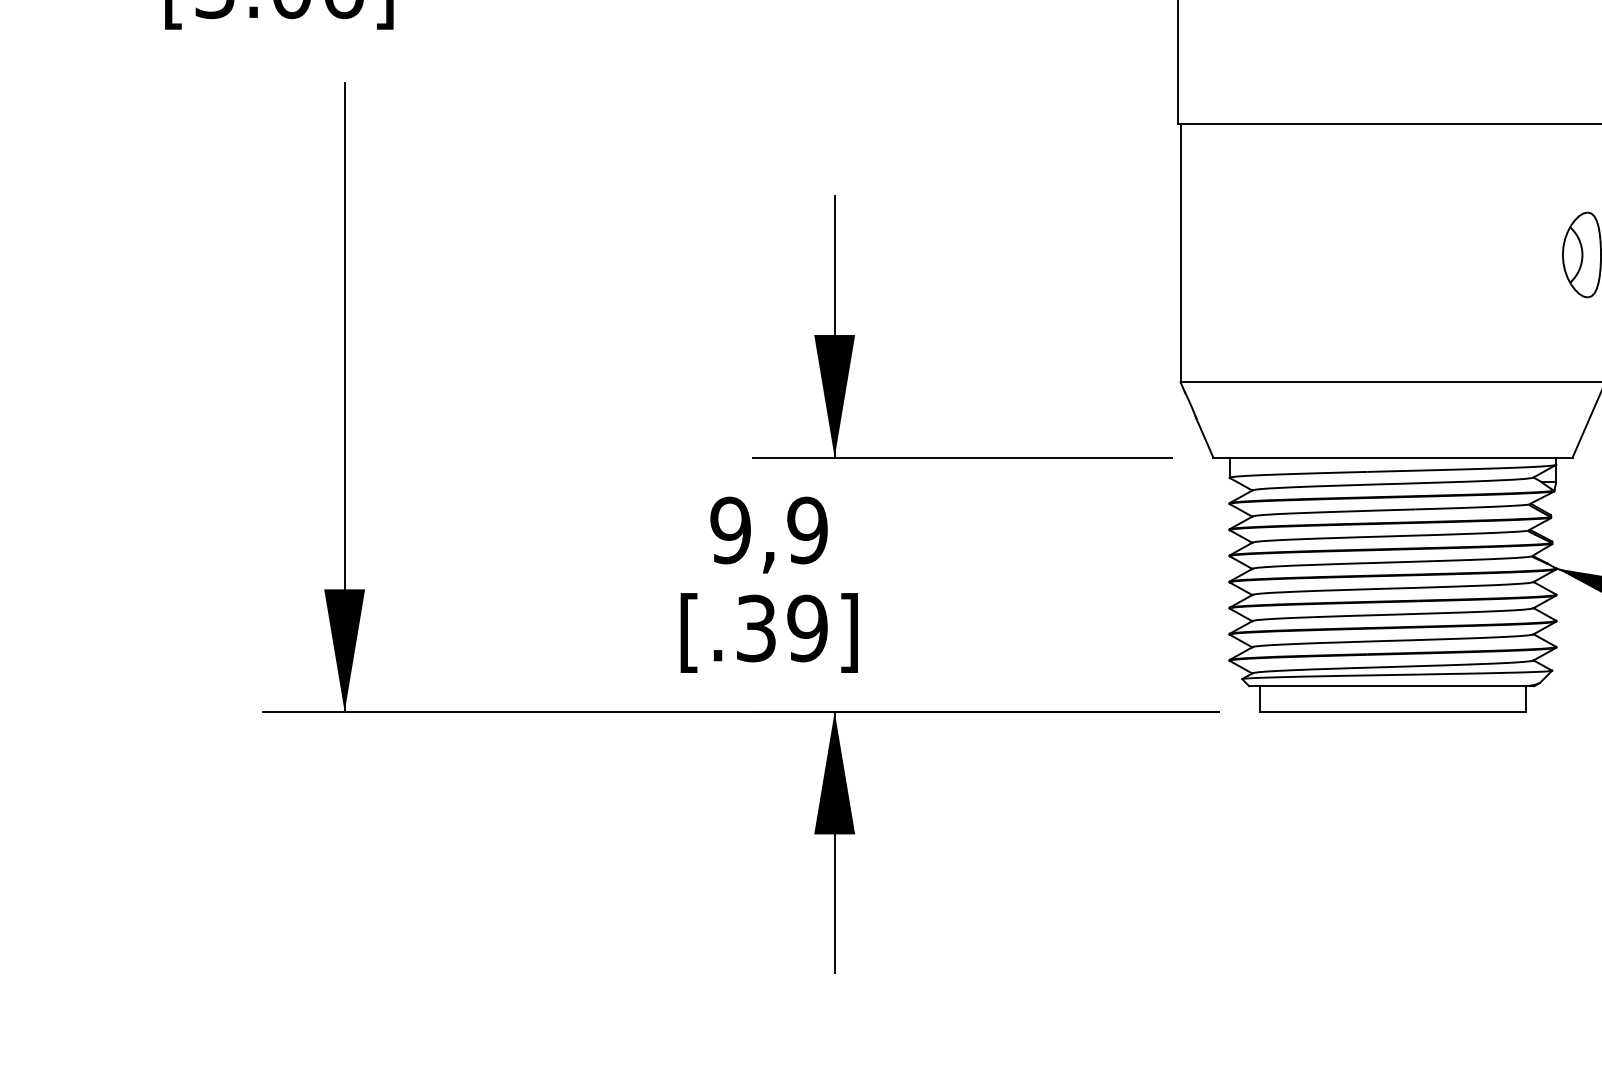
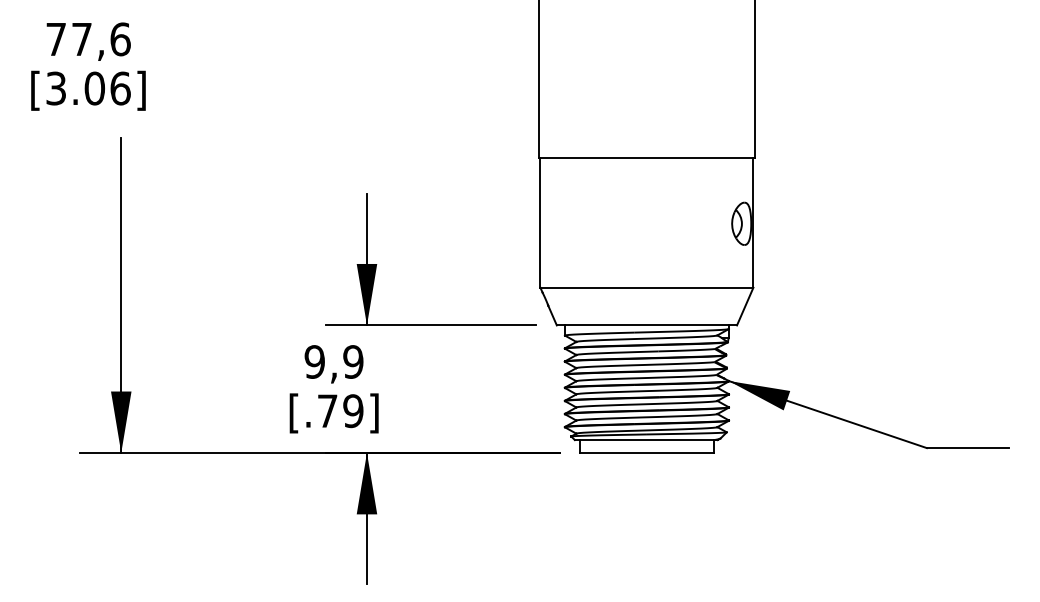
text: (755, 629) -> (327, 411), [.39] -> [.79]

